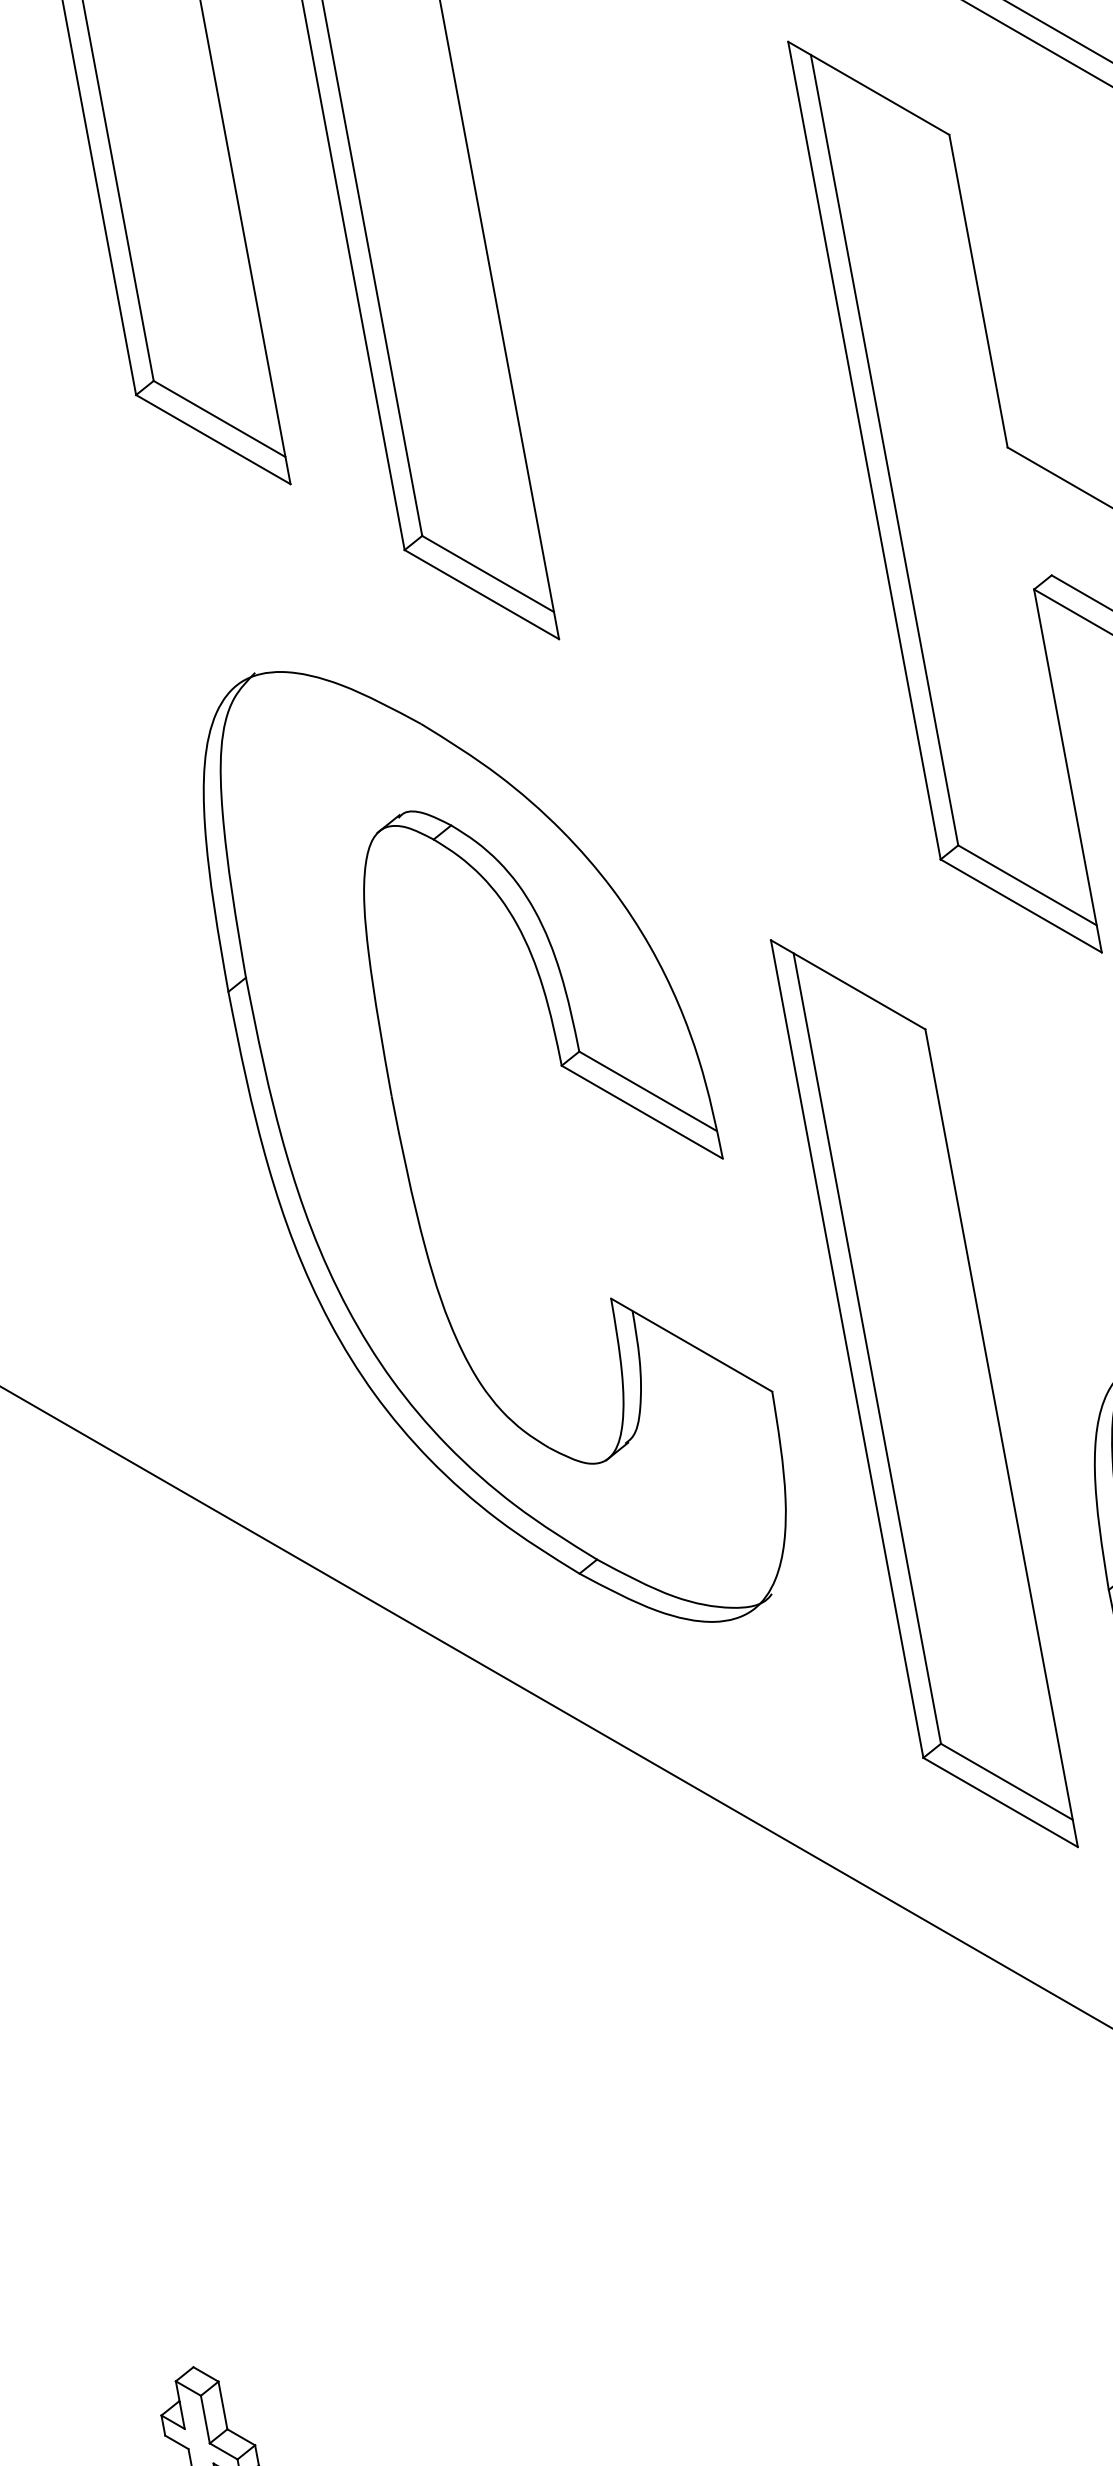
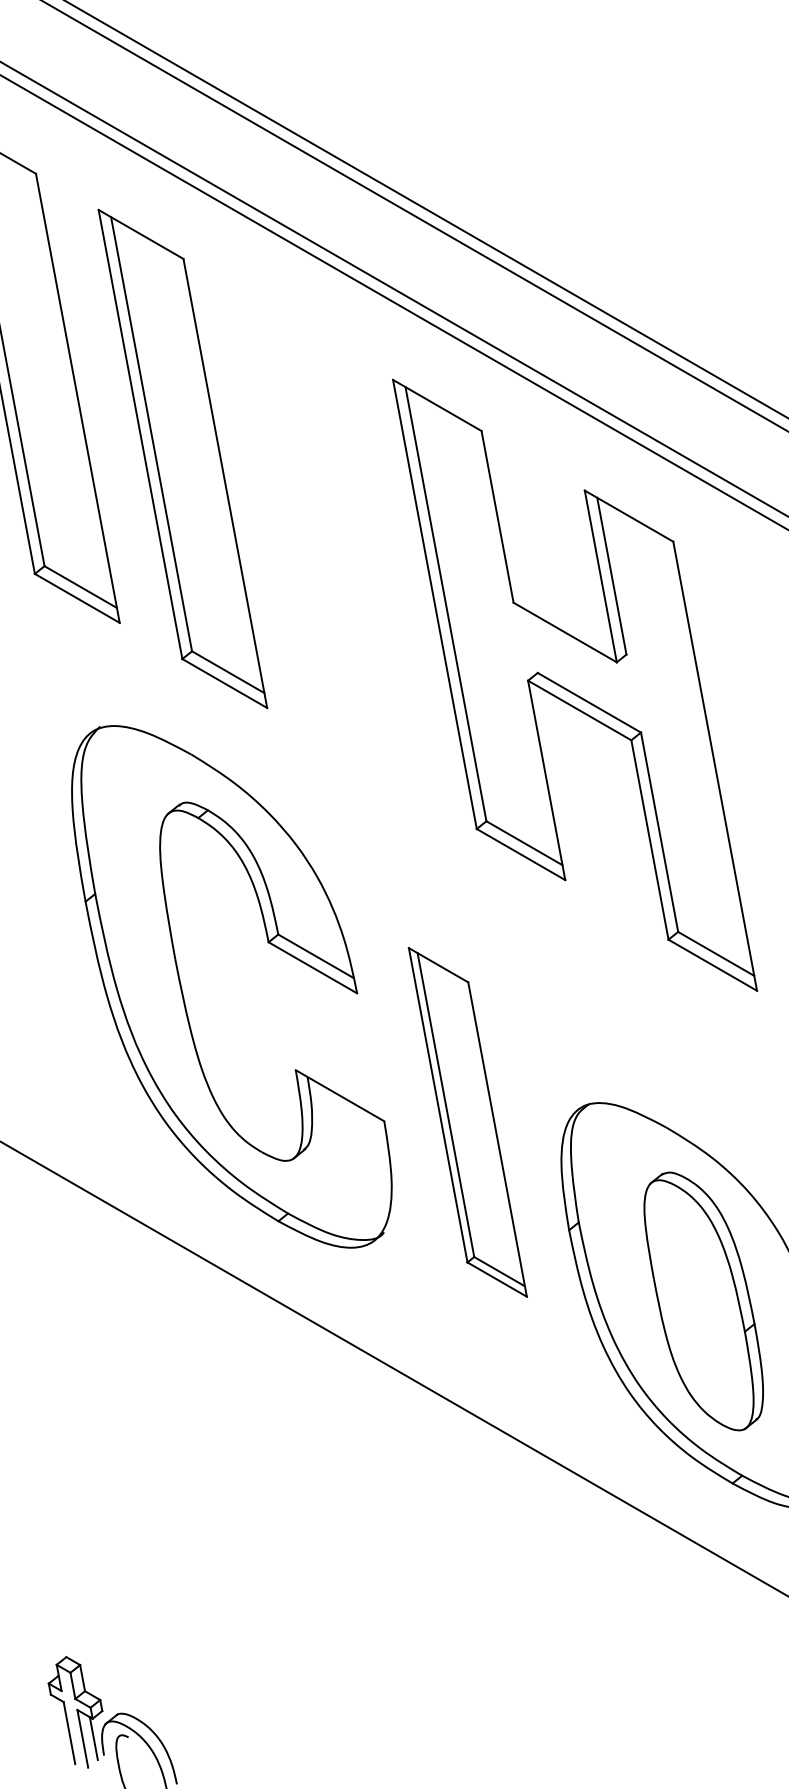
part: (923, 1393) -> (467, 1122), size x0.7

